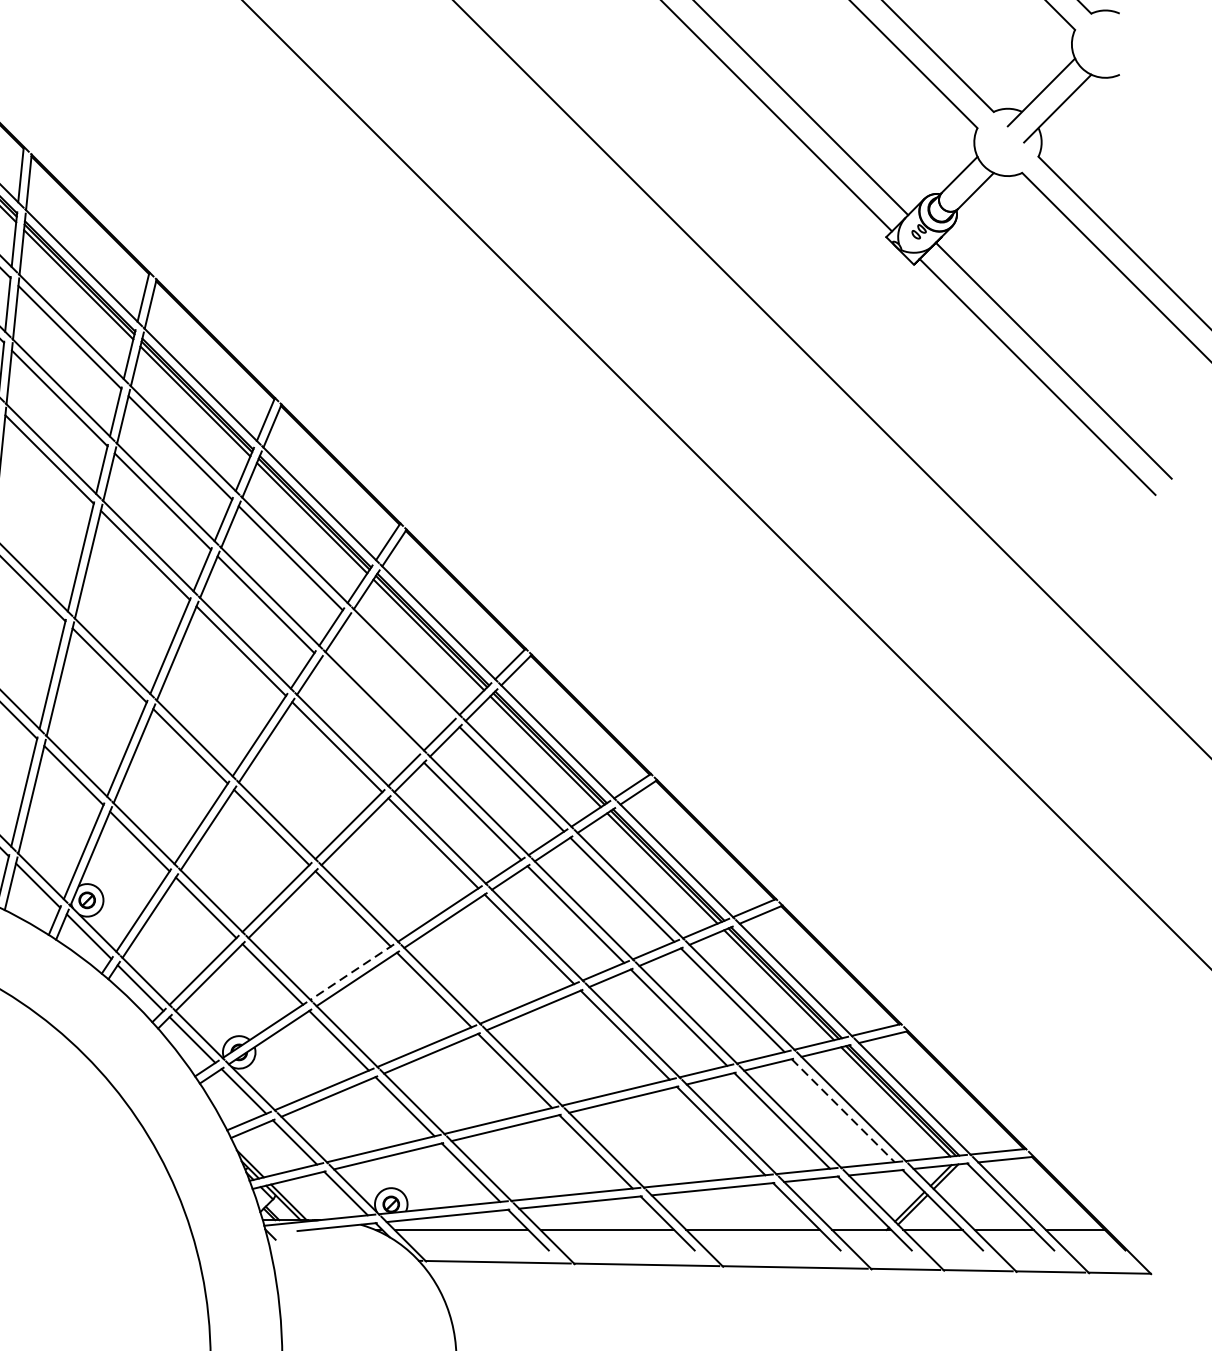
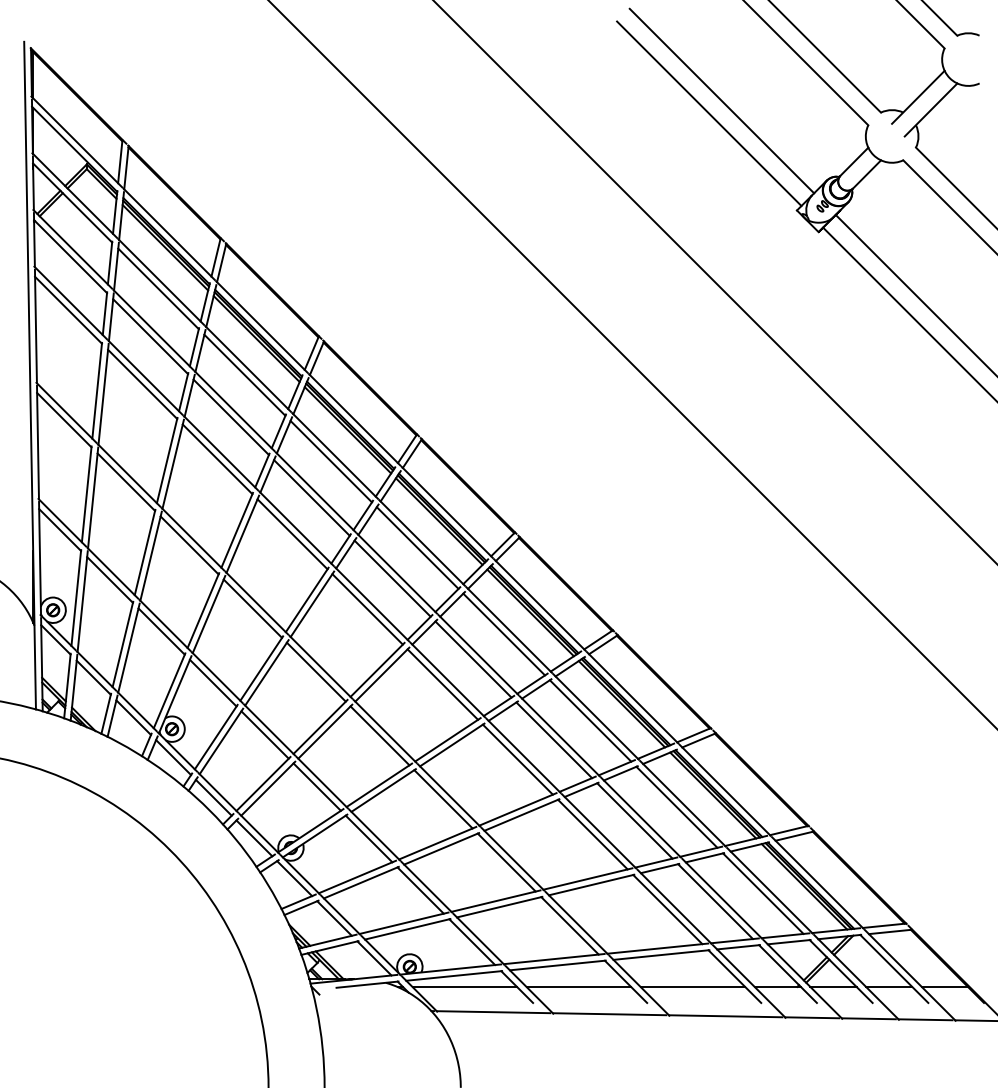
line: (401, 668) -> (417, 547), added
line: (369, 707) -> (392, 578), added
line: (351, 972) -> (378, 785), dashed -> solid
line: (843, 1110) -> (763, 893), dashed -> solid

